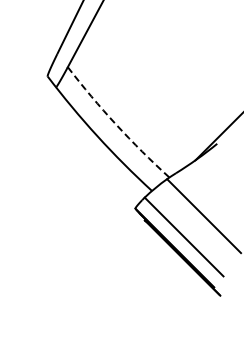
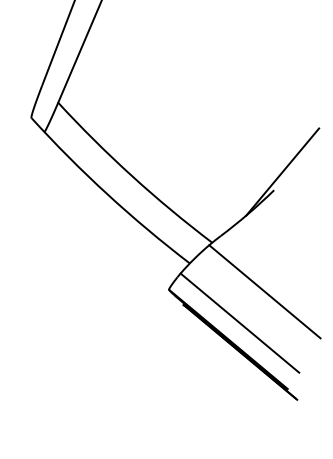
arc: (116, 124) -> (132, 175), dashed -> solid

